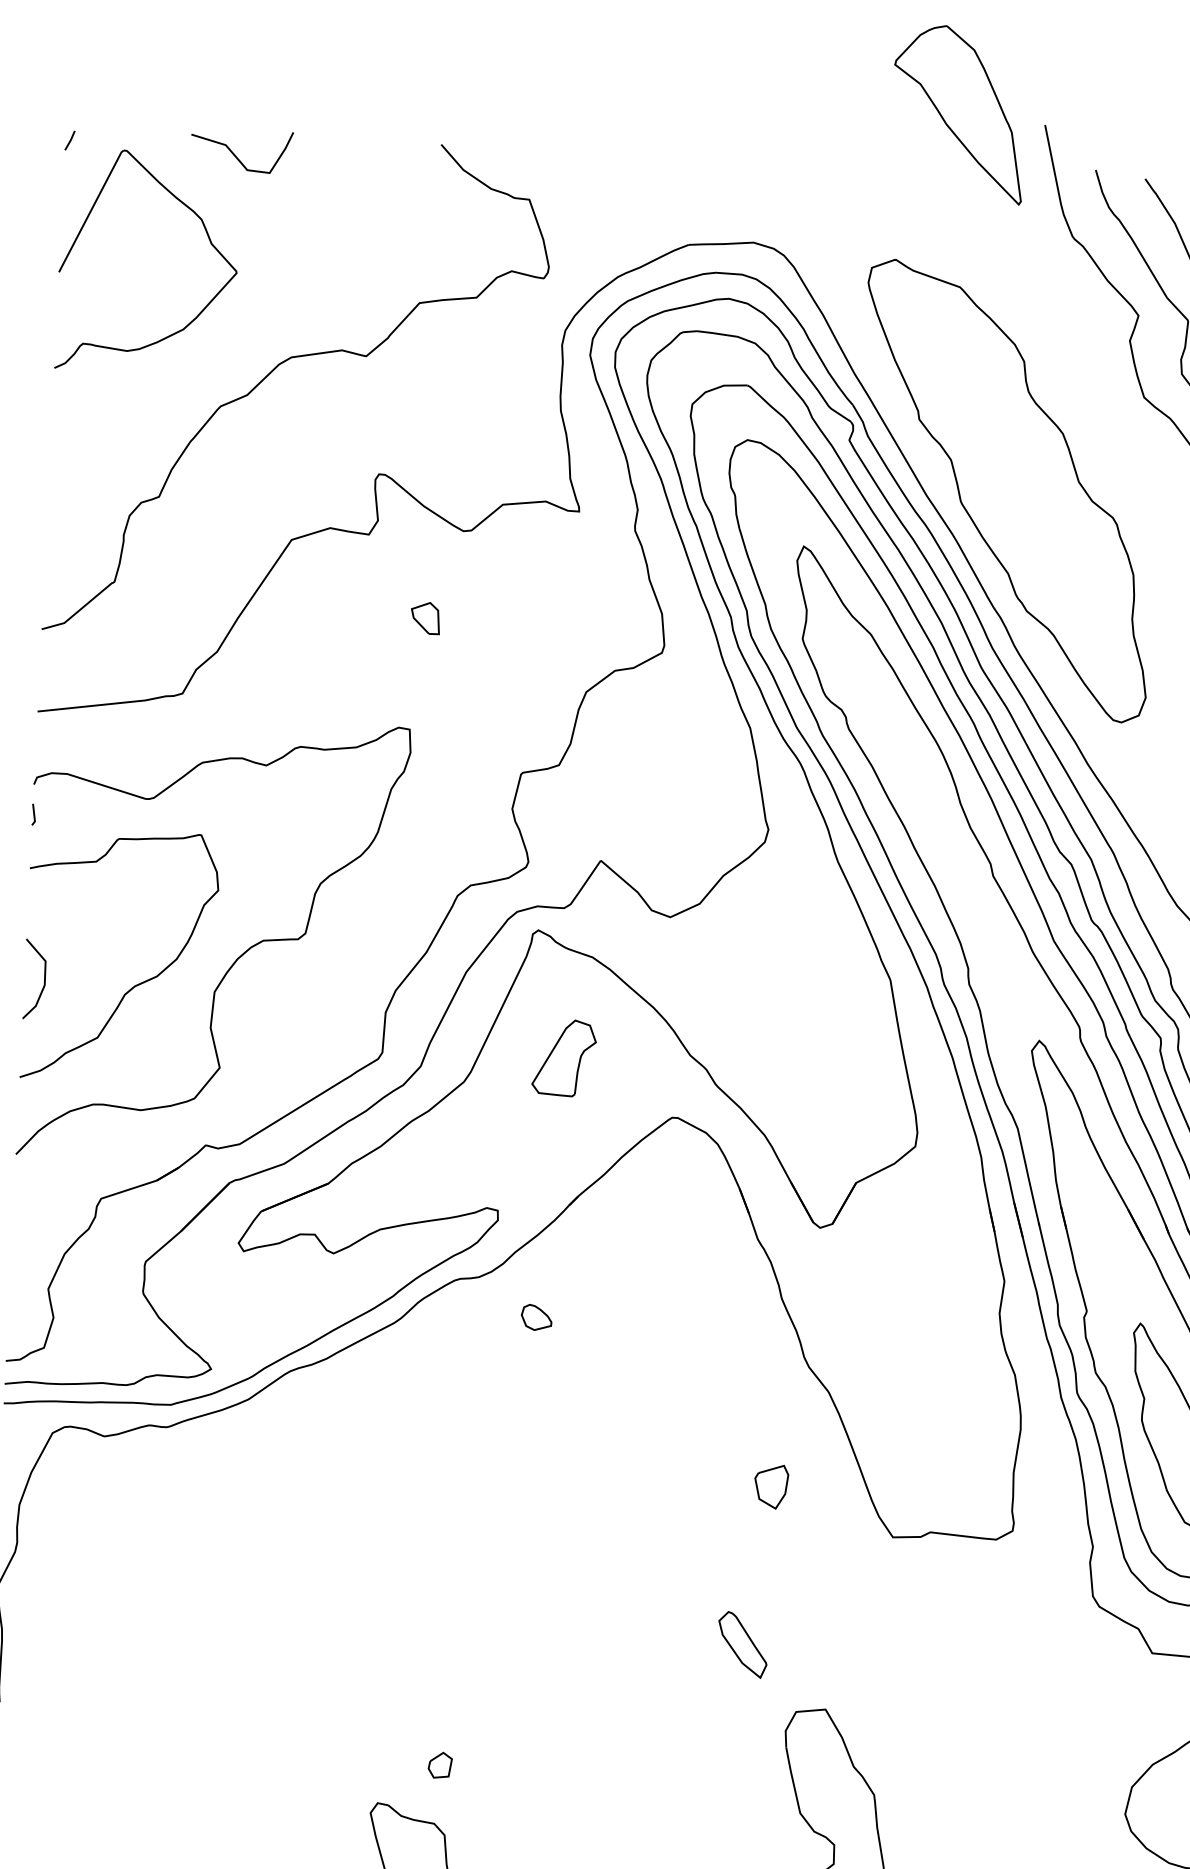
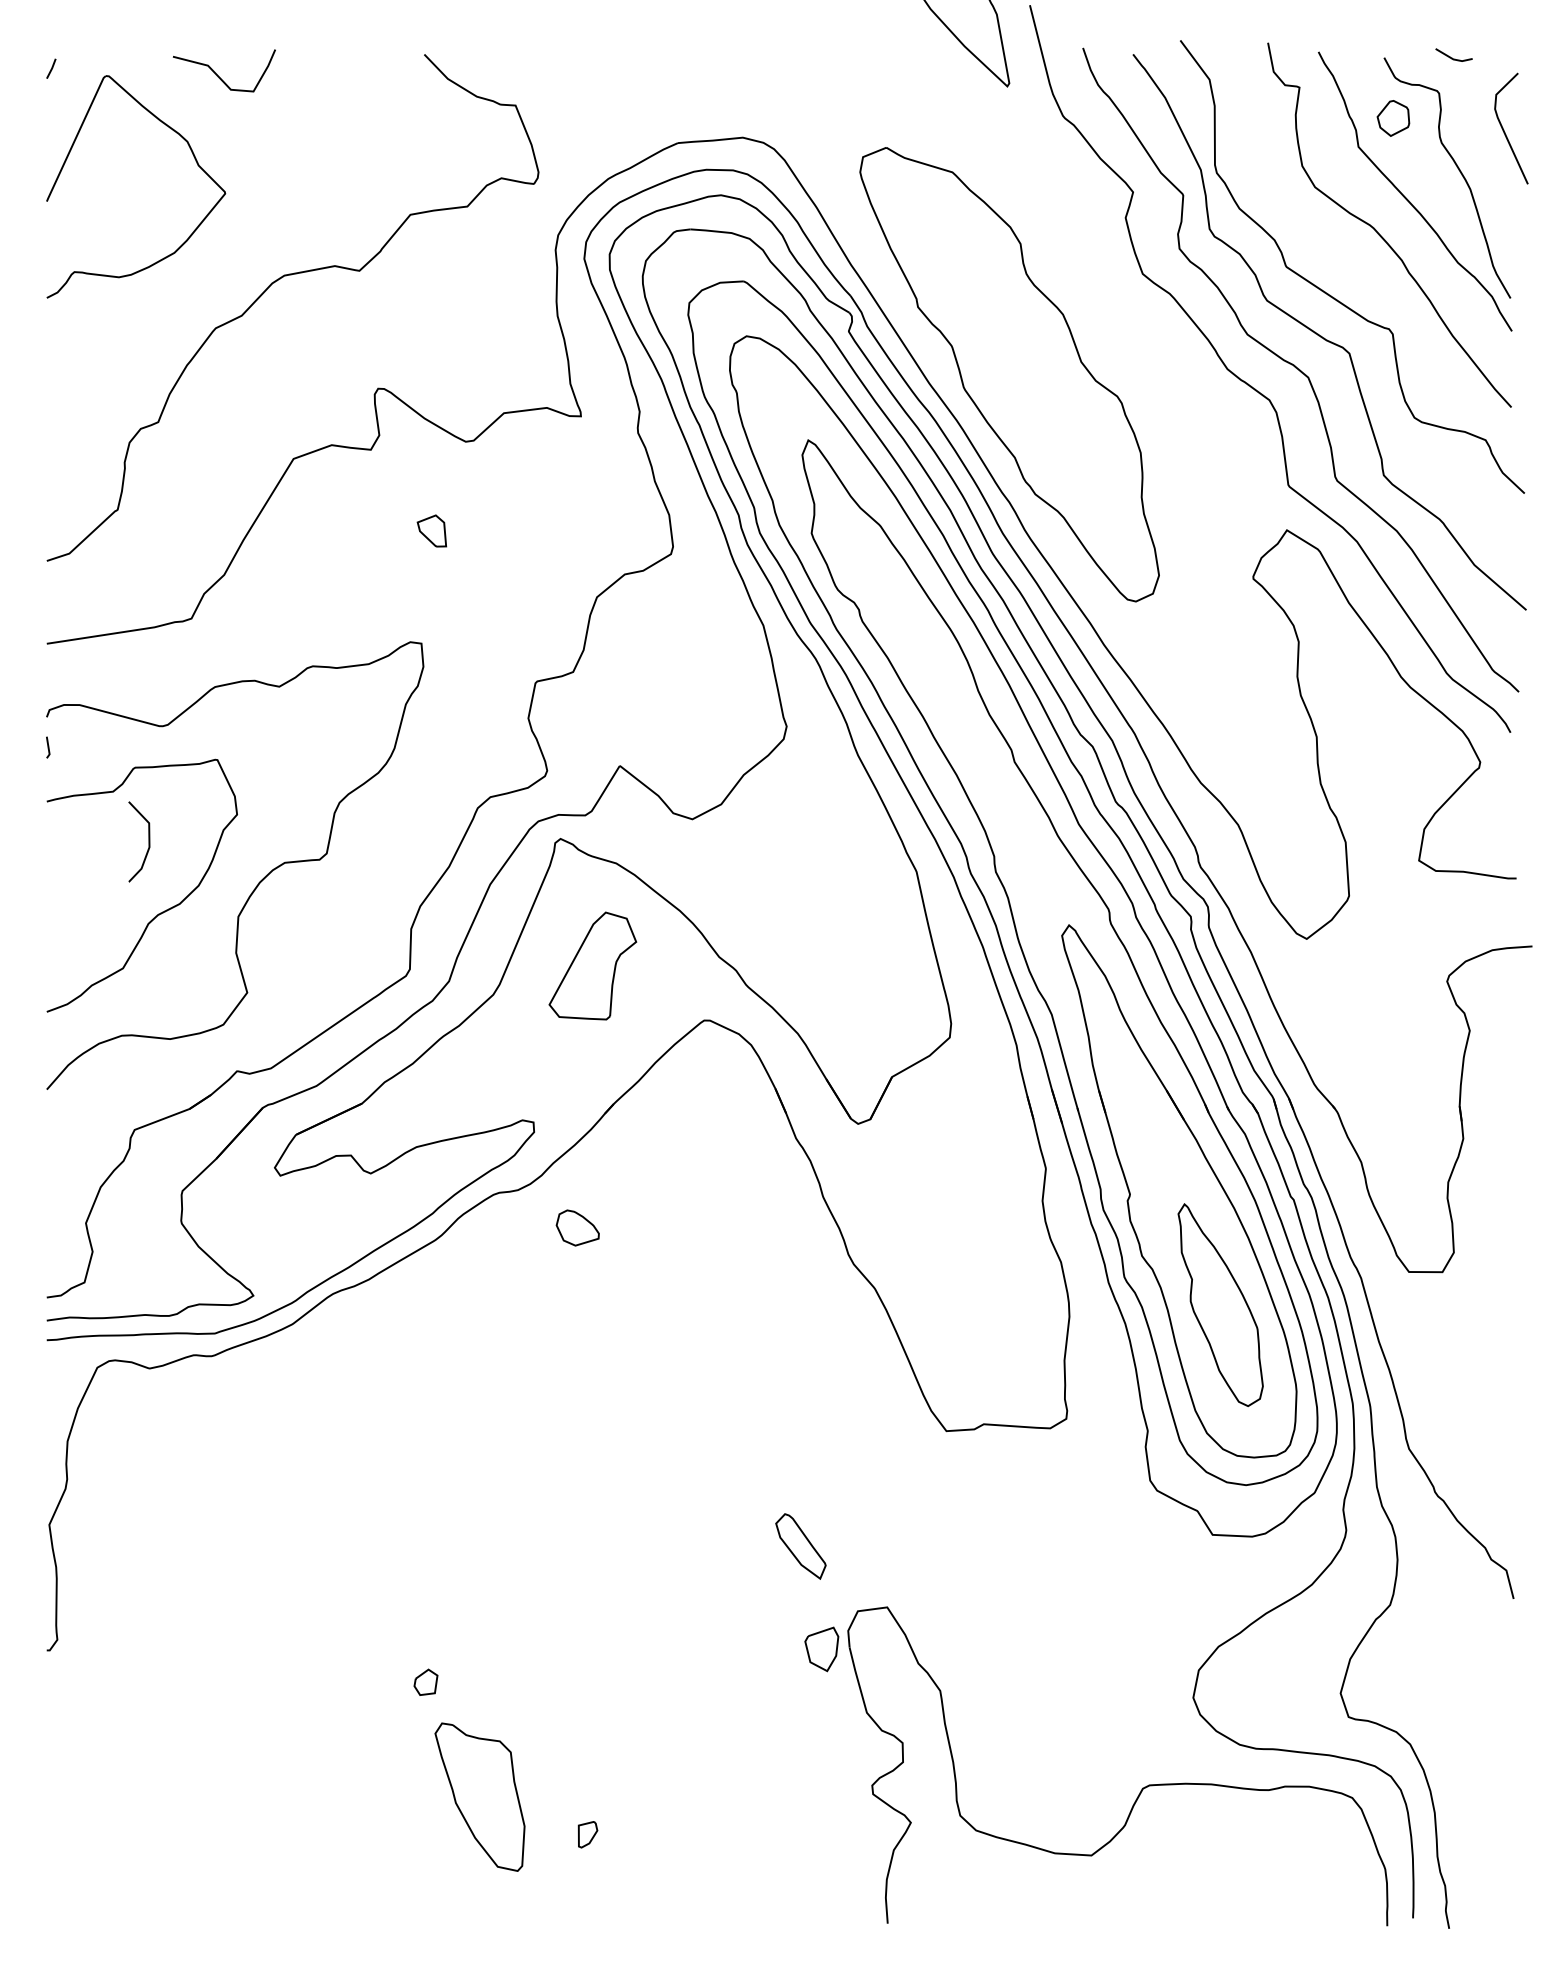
curve: (44, 979) -> (148, 841), moved
part: (563, 1057) -> (592, 965), size x1.4
part: (536, 1317) -> (577, 1227), size x1.4
part: (770, 1486) -> (821, 1649), moved
part: (439, 1764) -> (425, 1681), moved

